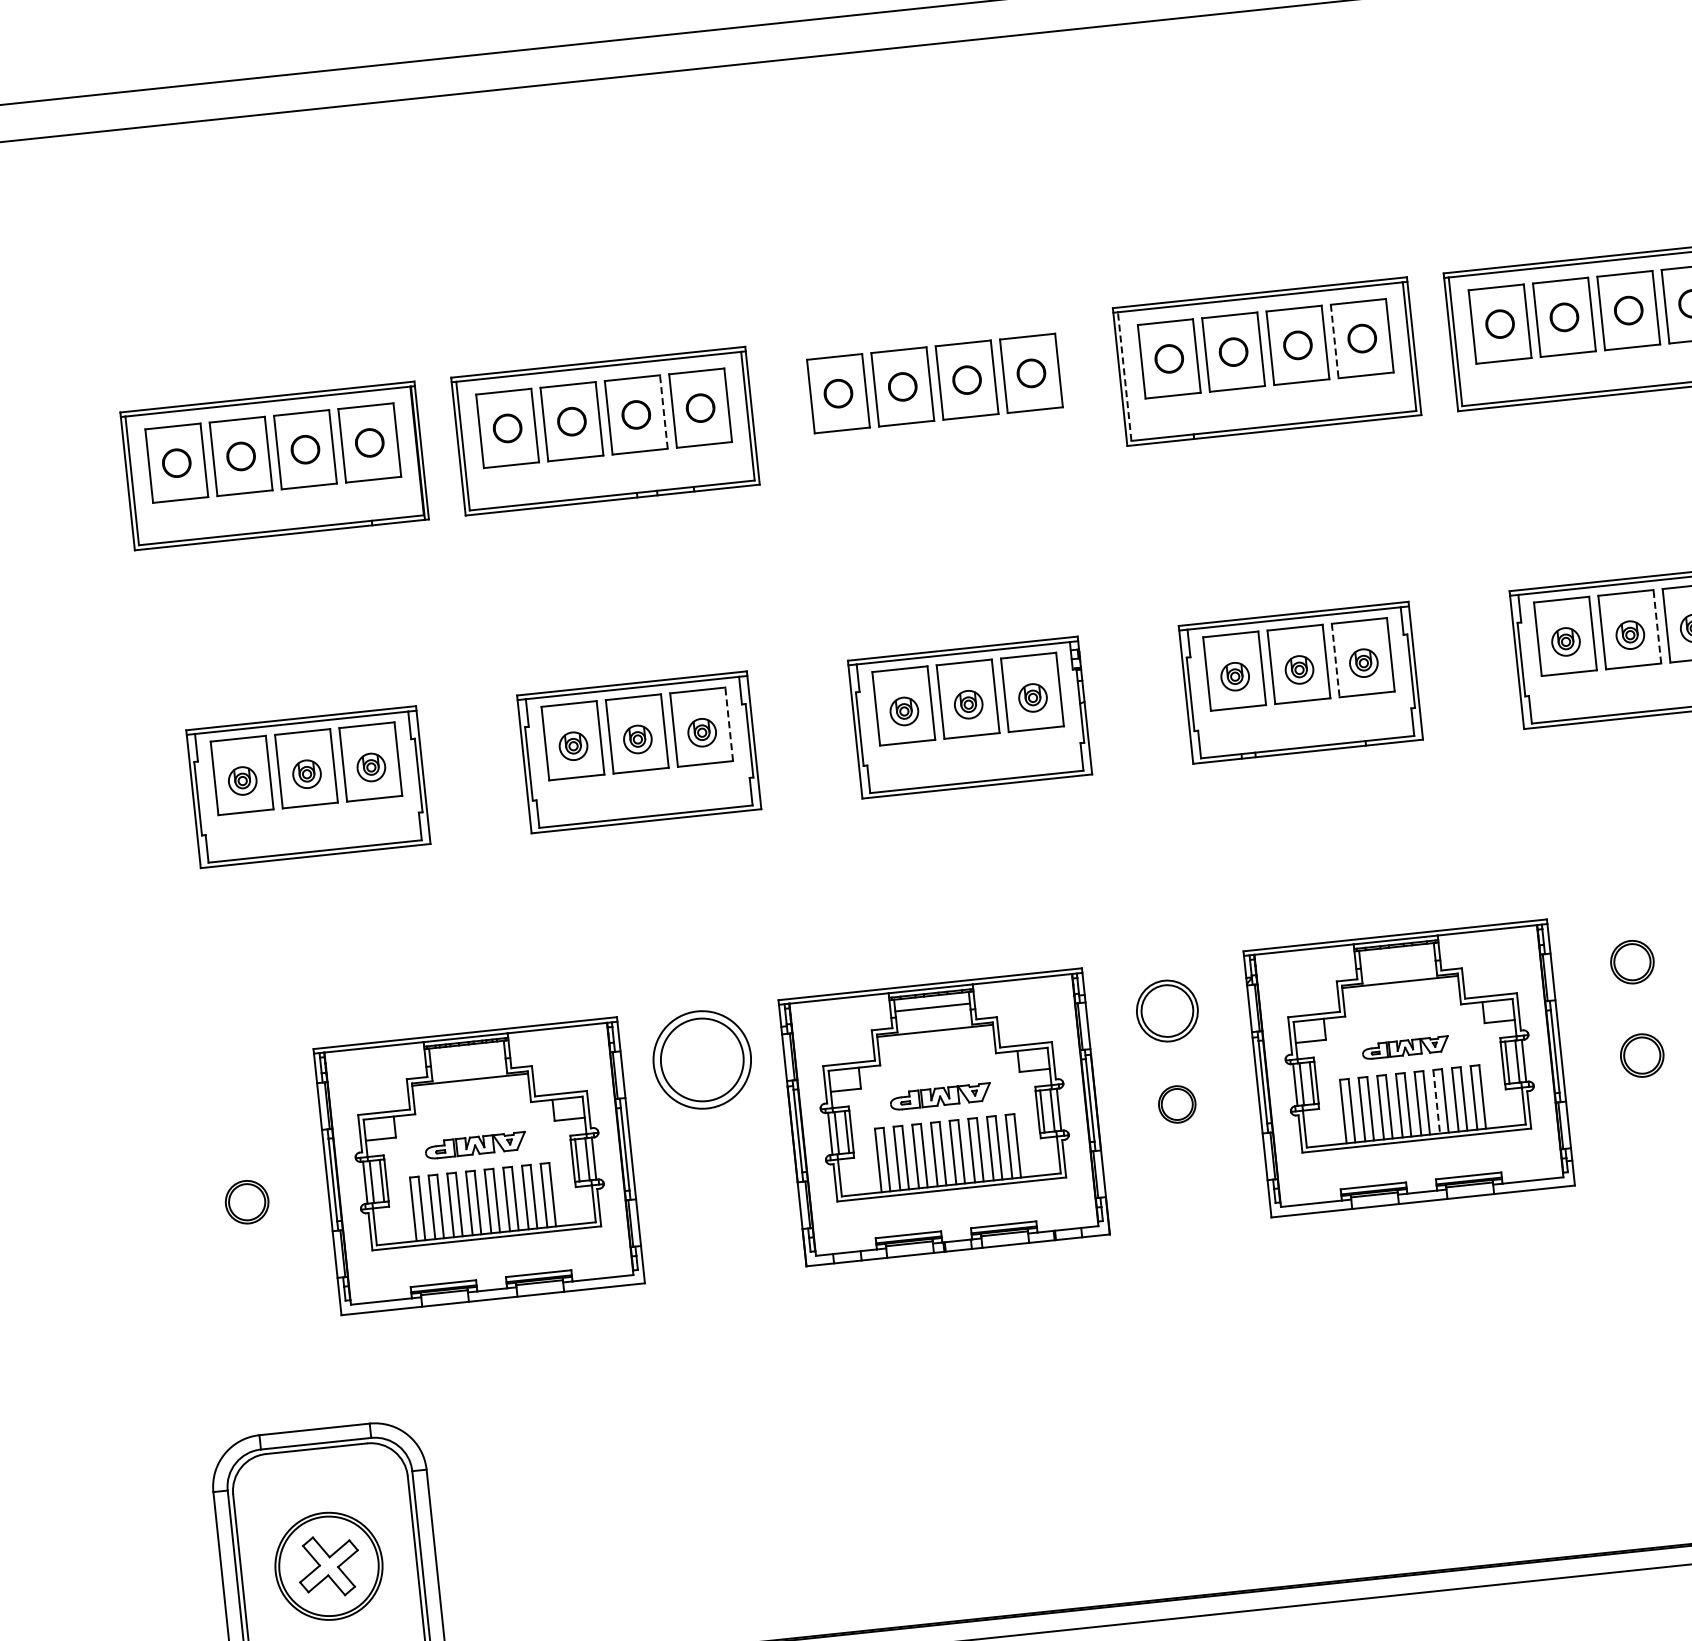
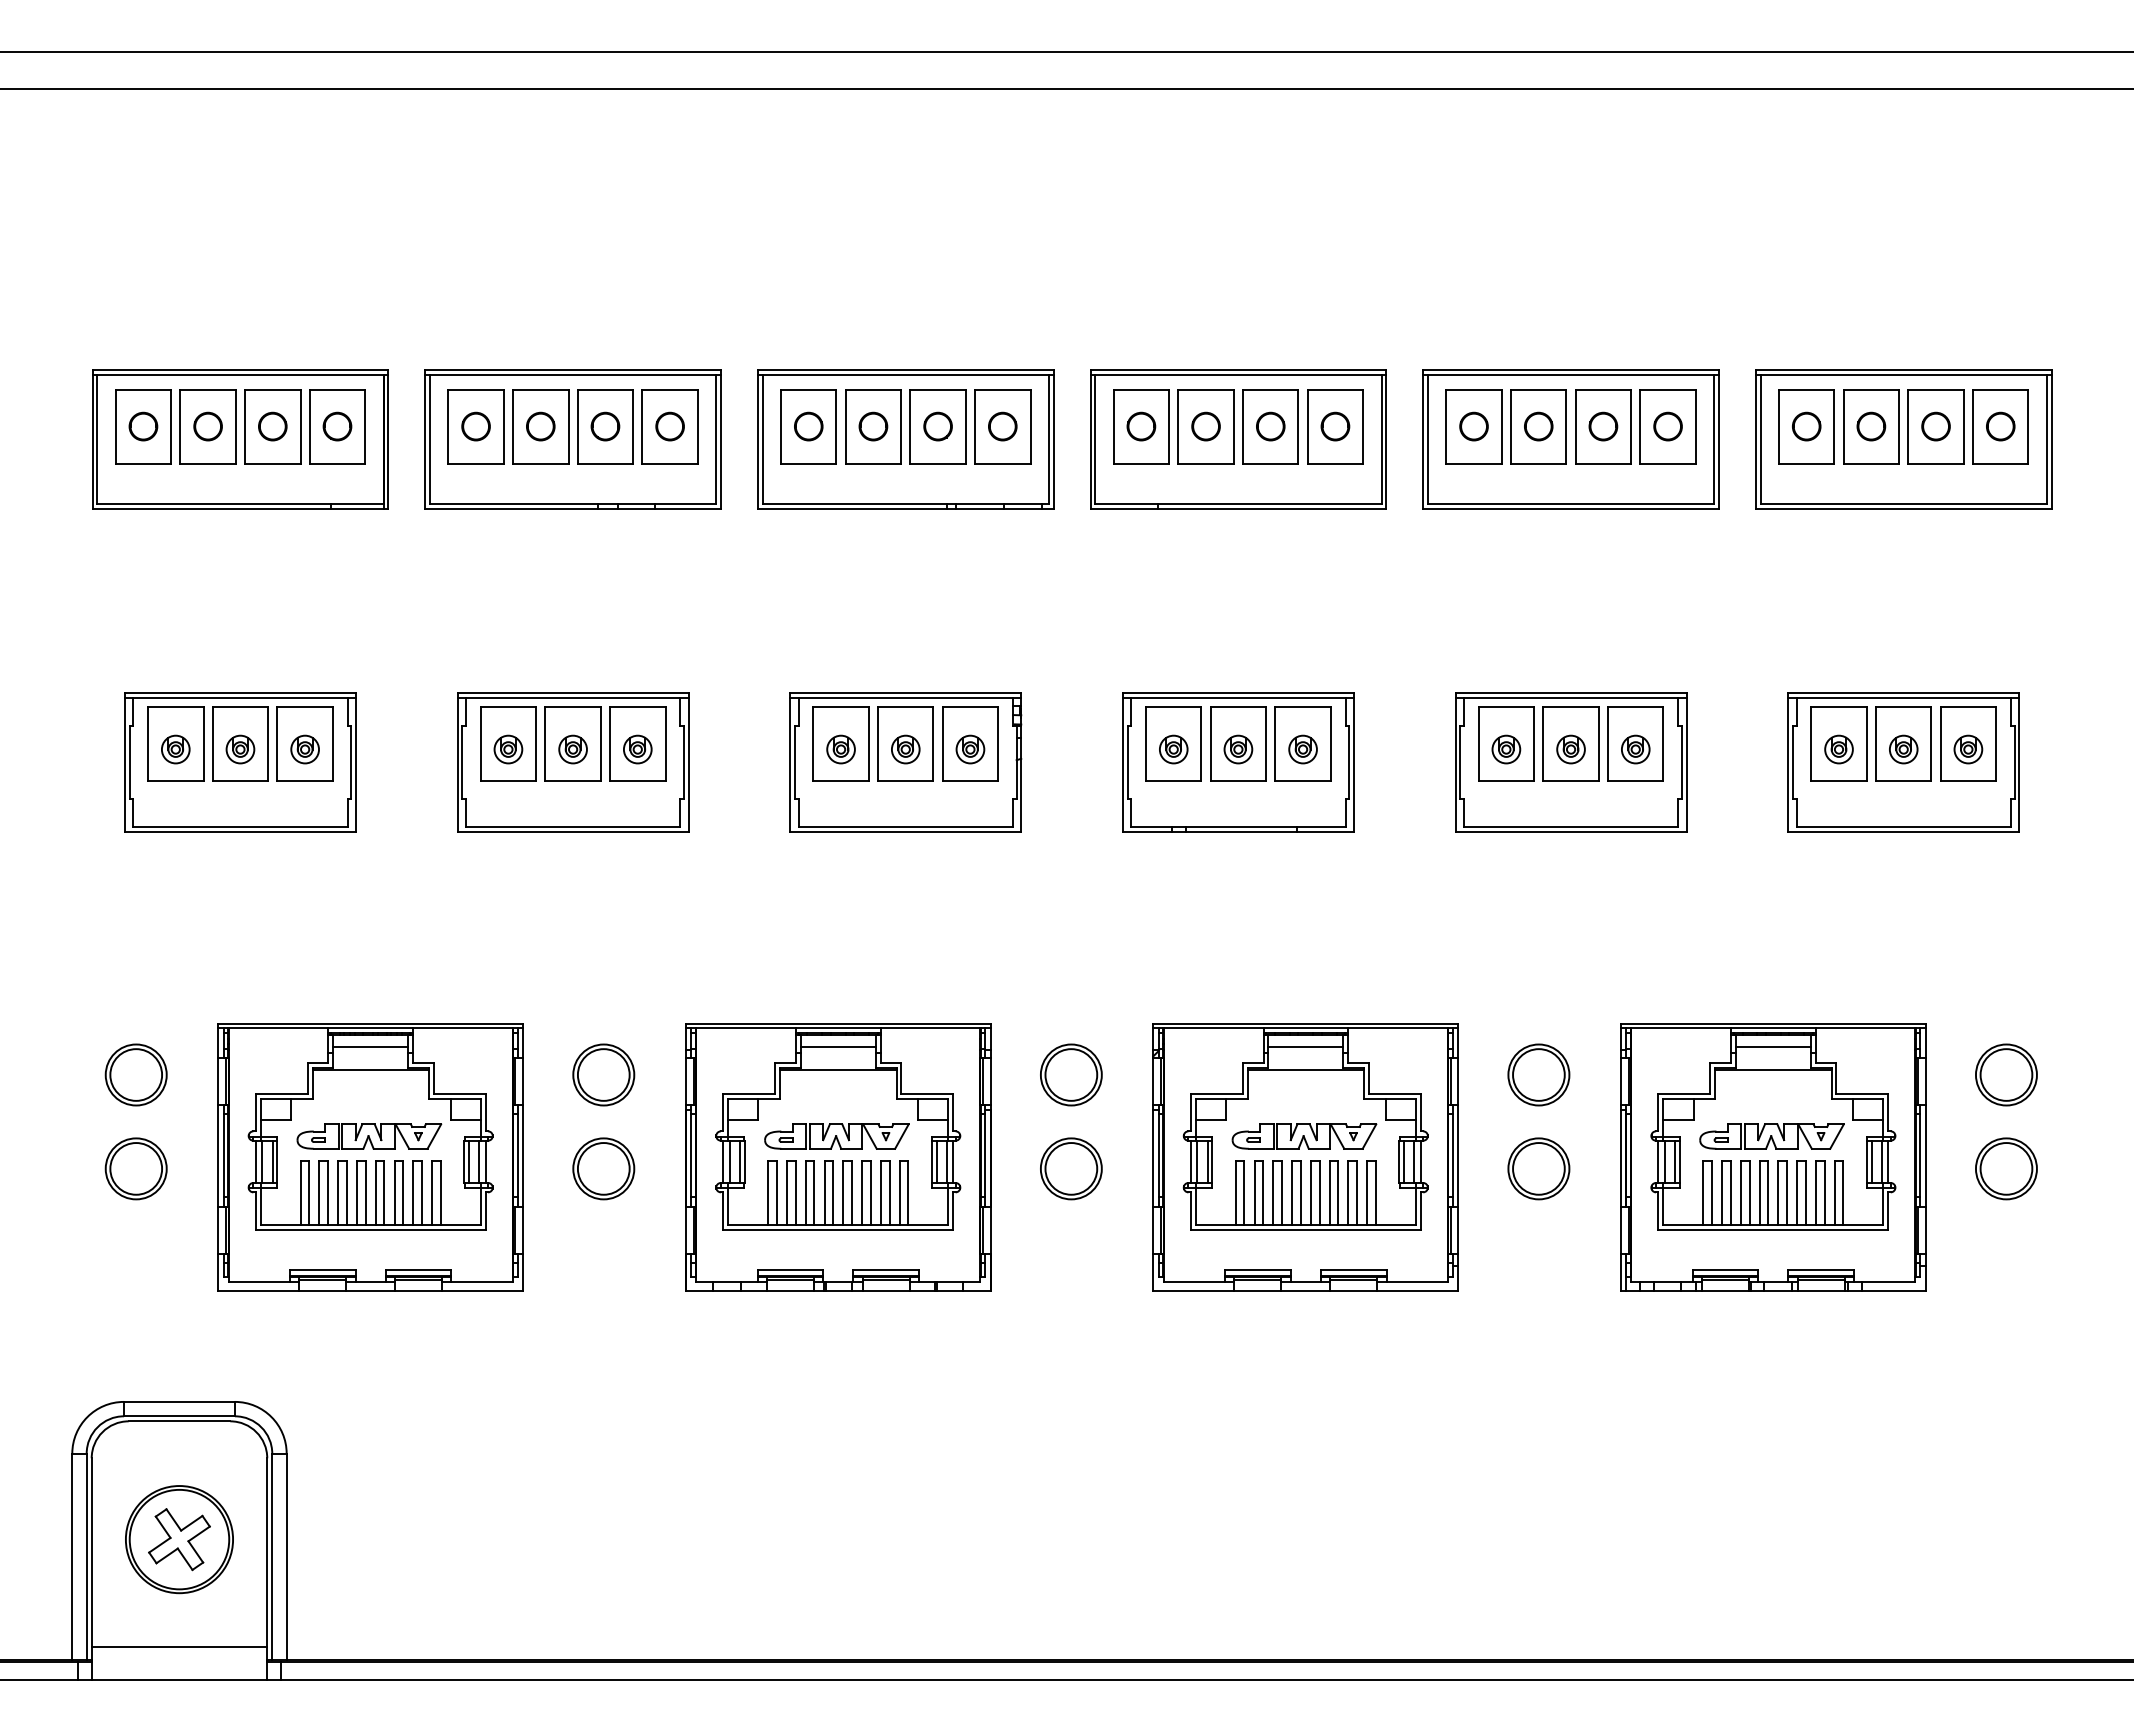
line: (1334, 341) -> (1307, 426), dashed -> solid
line: (1125, 376) -> (1095, 439), dashed -> solid
part: (936, 396) -> (905, 439), added
line: (664, 411) -> (633, 426), dashed -> solid
line: (1657, 627) -> (1598, 744), dashed -> solid
line: (1335, 661) -> (1275, 744), dashed -> solid
line: (729, 724) -> (665, 744), dashed -> solid
line: (1397, 958) -> (1305, 1046), added
part: (1631, 961) -> (1538, 1074), size x1.43
part: (1405, 1047) -> (1304, 1136), size x1.67
line: (467, 1055) -> (370, 1046), added
part: (1641, 1055) -> (1538, 1168), size x1.43
part: (702, 1059) -> (603, 1074), size x0.62
part: (940, 1096) -> (836, 1136), size x1.43
line: (1436, 1101) -> (1329, 1193), dashed -> solid
part: (1177, 1104) -> (1071, 1168), size x1.67
part: (236, 1108) -> (135, 1074), added
part: (475, 1145) -> (369, 1136), size x1.43
part: (711, 1152) -> (603, 1168), added
part: (246, 1201) -> (135, 1168), size x1.43

